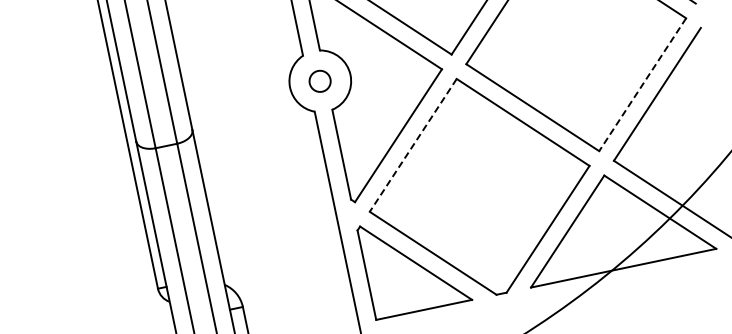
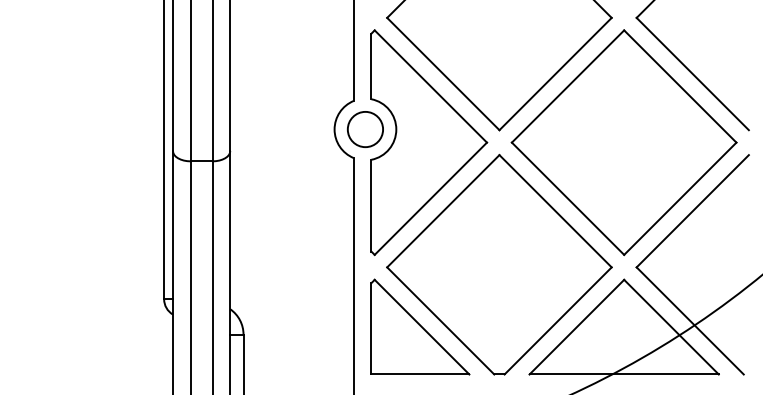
circle: (319, 81) -> (364, 129), size x1.67
line: (642, 85) -> (679, 199), dashed -> solid
line: (412, 145) -> (442, 211), dashed -> solid

